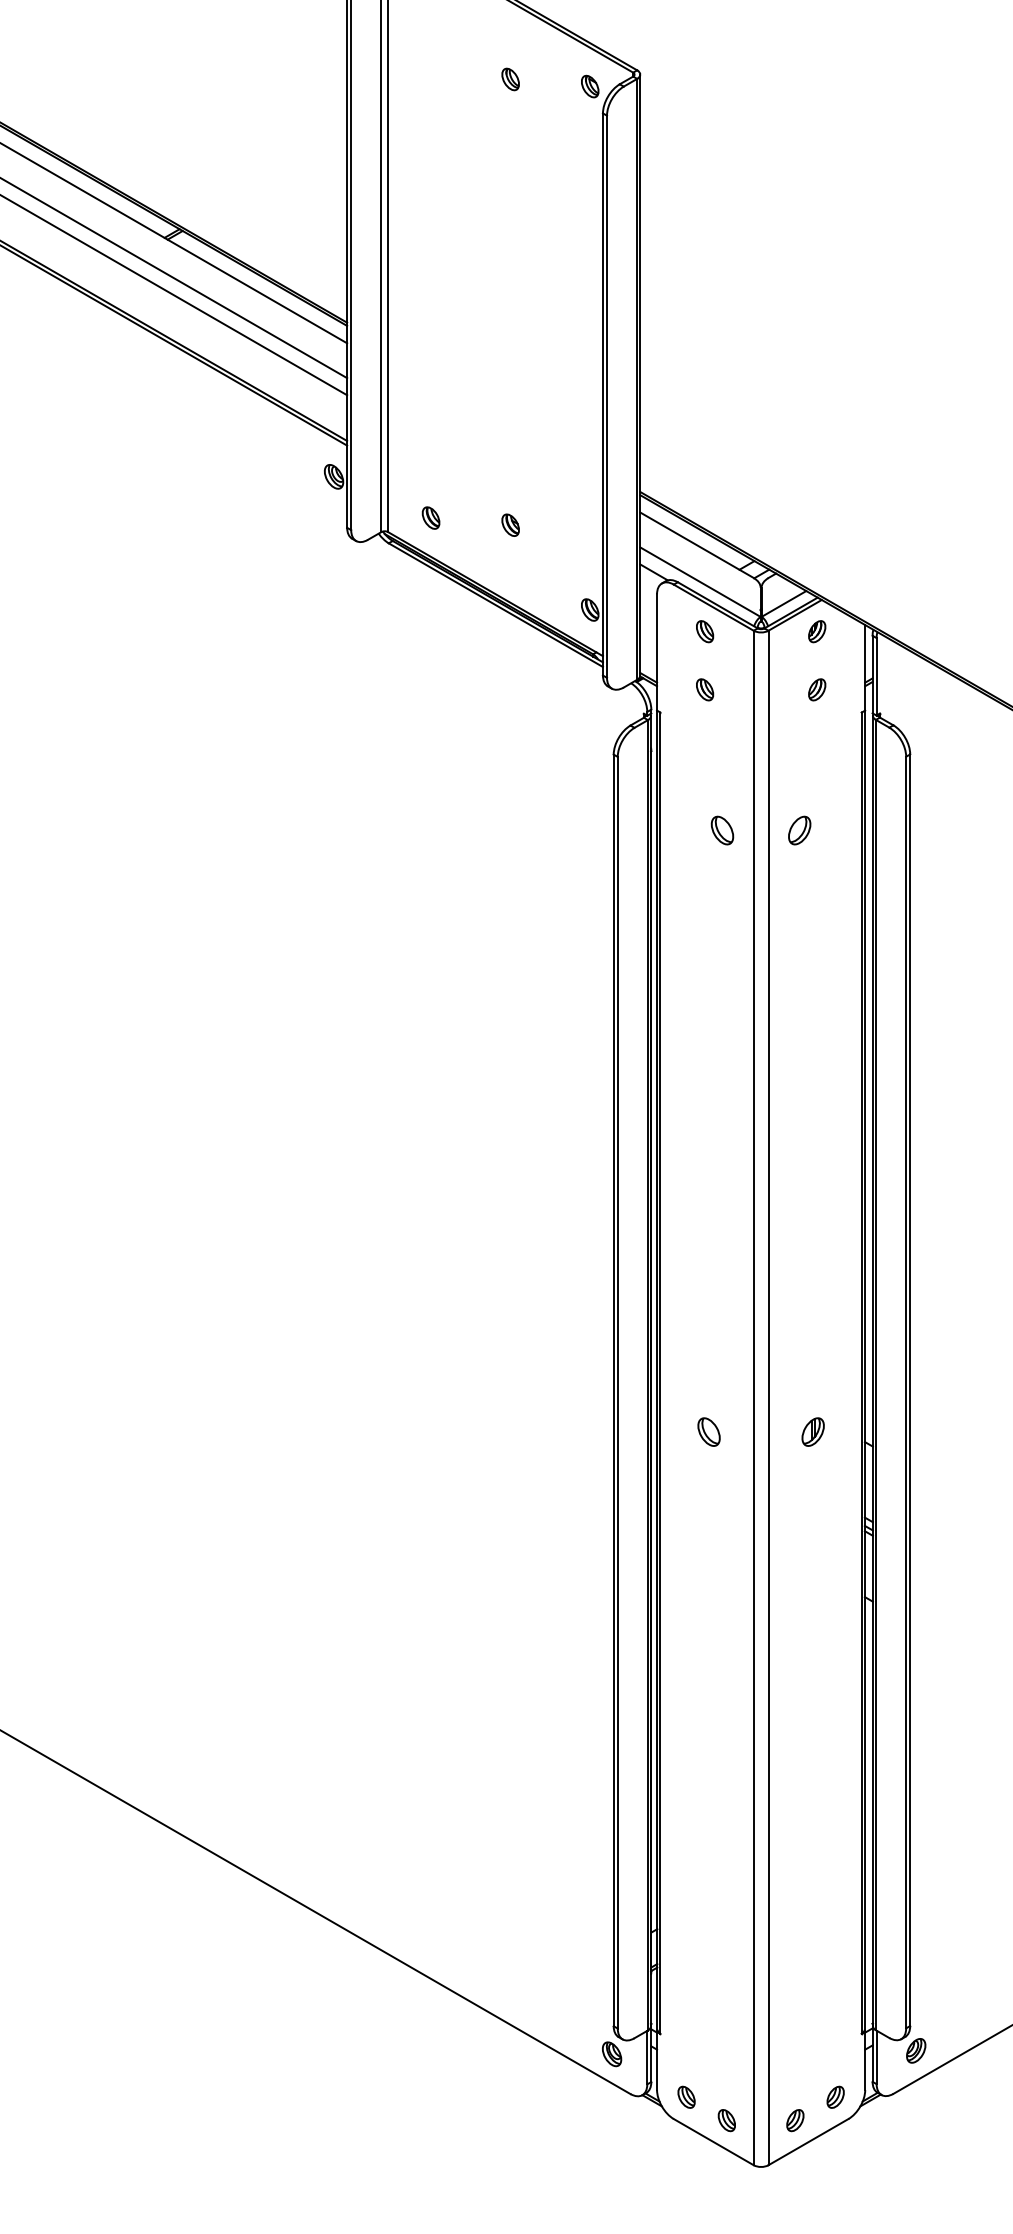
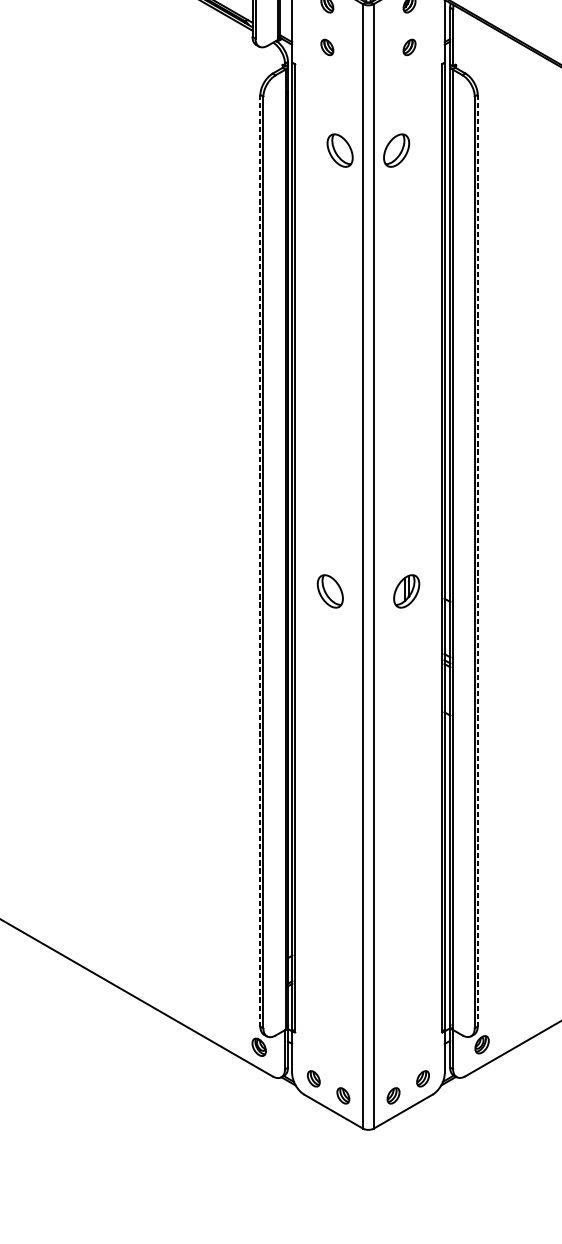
part: (722, 830) -> (340, 150), size x1.6
part: (799, 830) -> (396, 150), size x1.6
line: (613, 1390) -> (260, 560), solid -> dashed
line: (910, 1390) -> (477, 560), solid -> dashed
part: (708, 1431) -> (329, 590), size x1.6
part: (812, 1431) -> (406, 590), size x1.6

